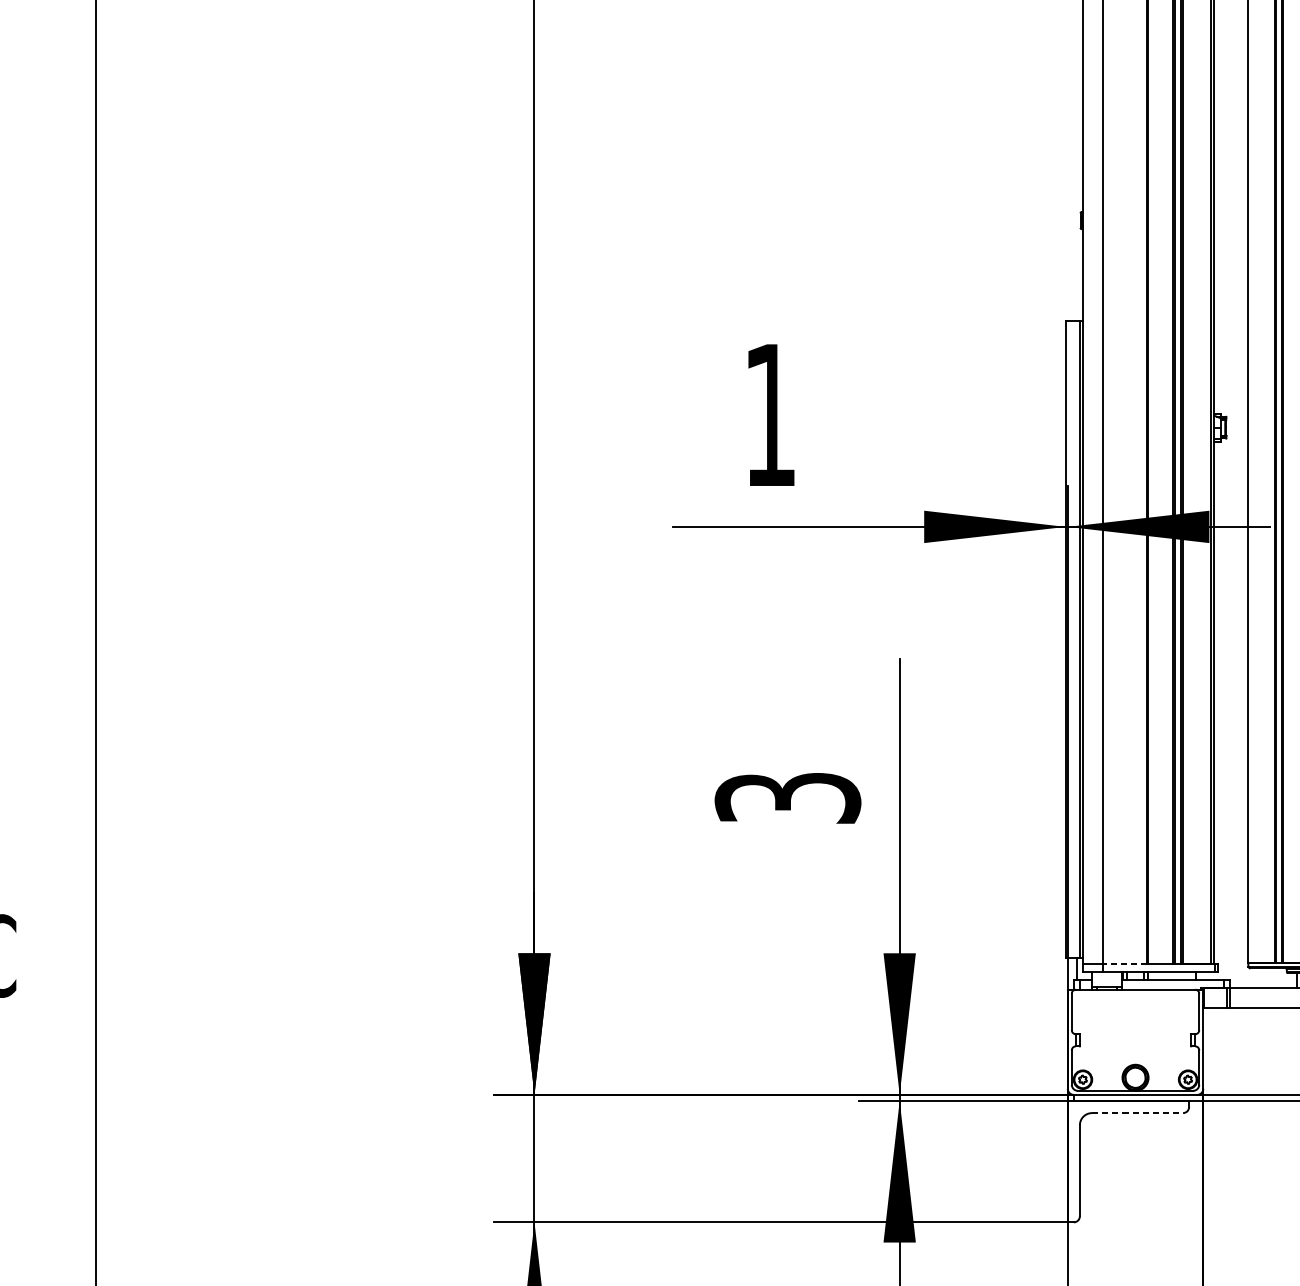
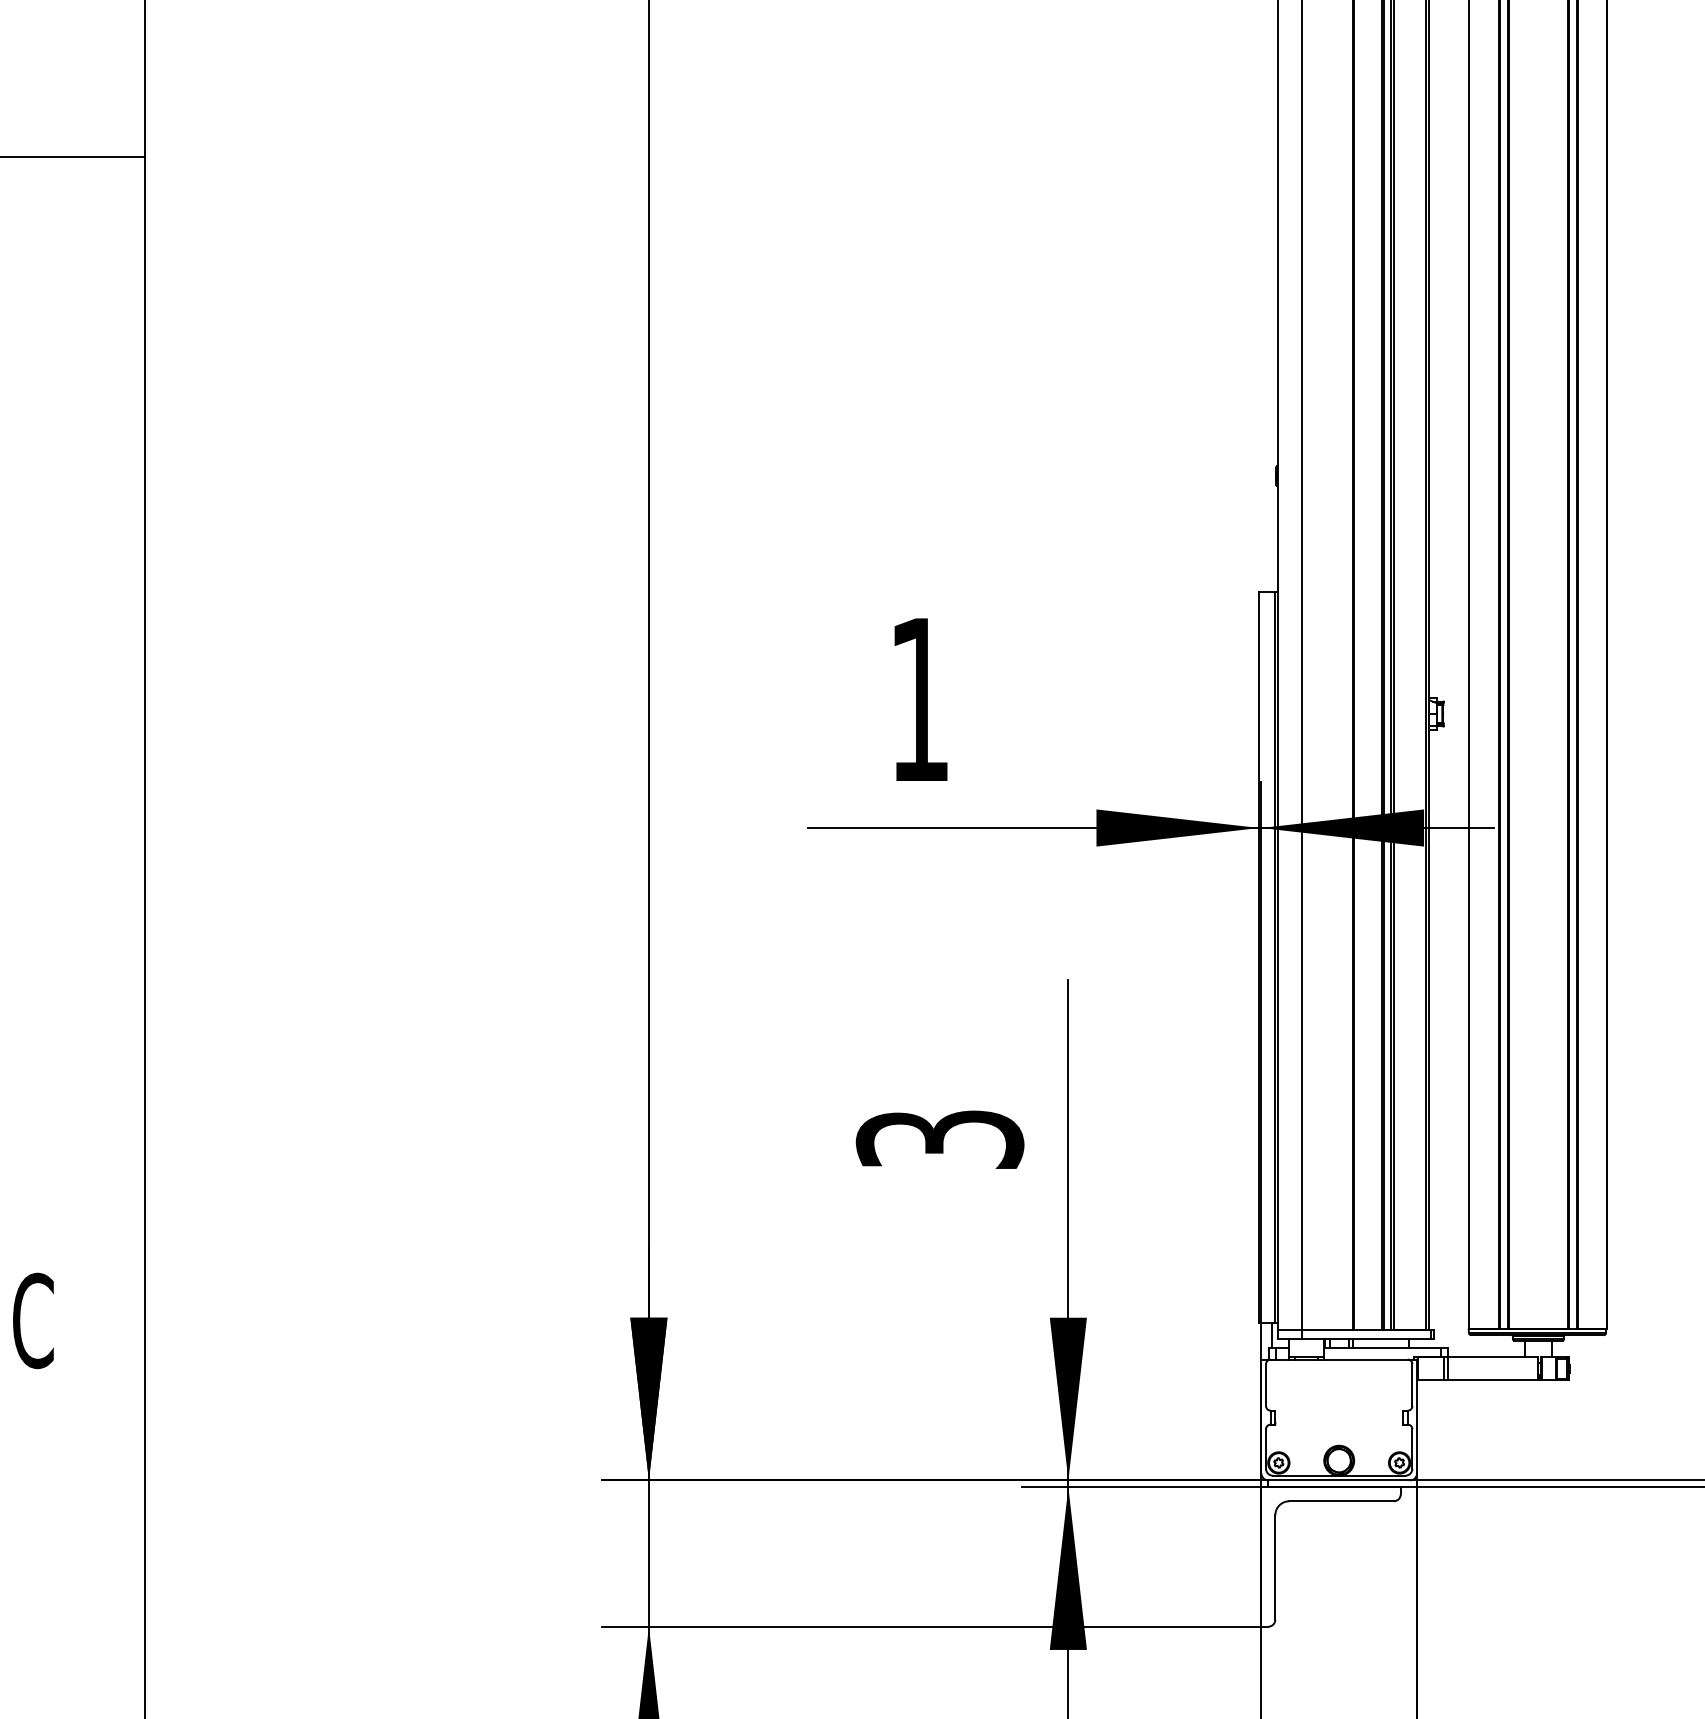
line: (1124, 963) -> (1326, 1329), dashed -> solid
line: (1138, 1113) -> (1342, 1501), dashed -> solid

